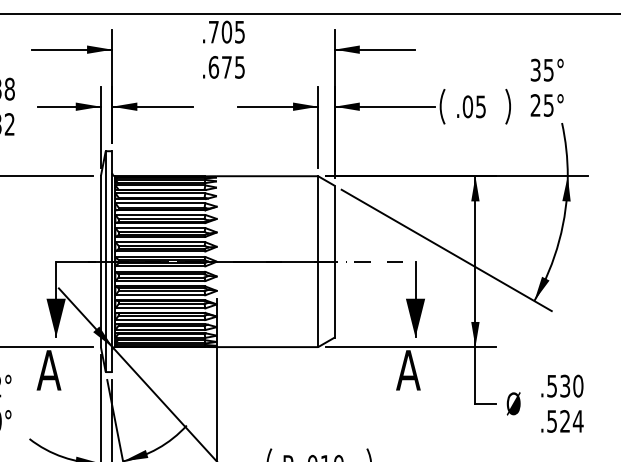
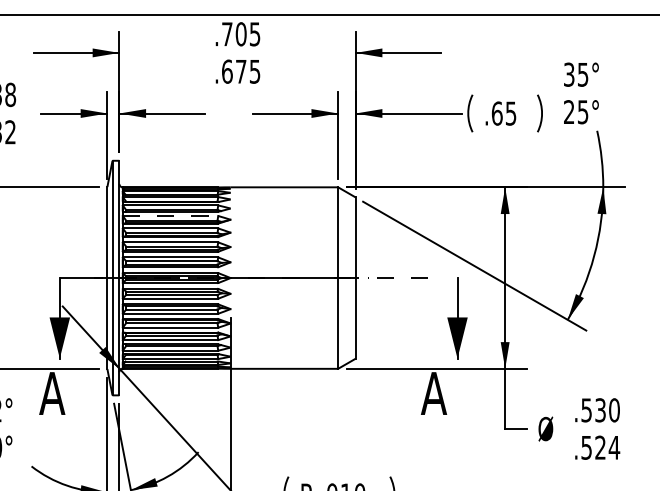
text: (467, 106) -> (496, 113), .05 -> .65
line: (160, 203) -> (170, 216), solid -> dashed
part: (415, 299) -> (457, 318), moved

